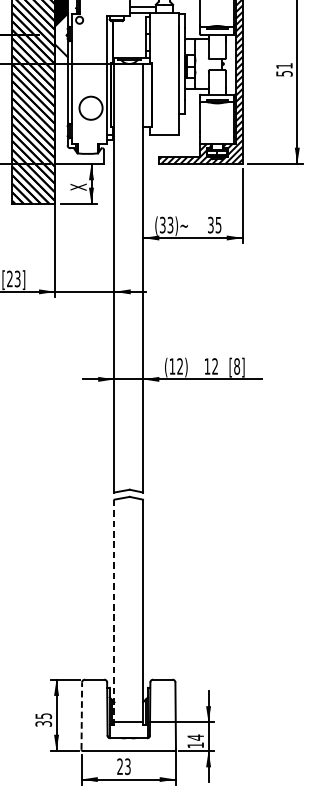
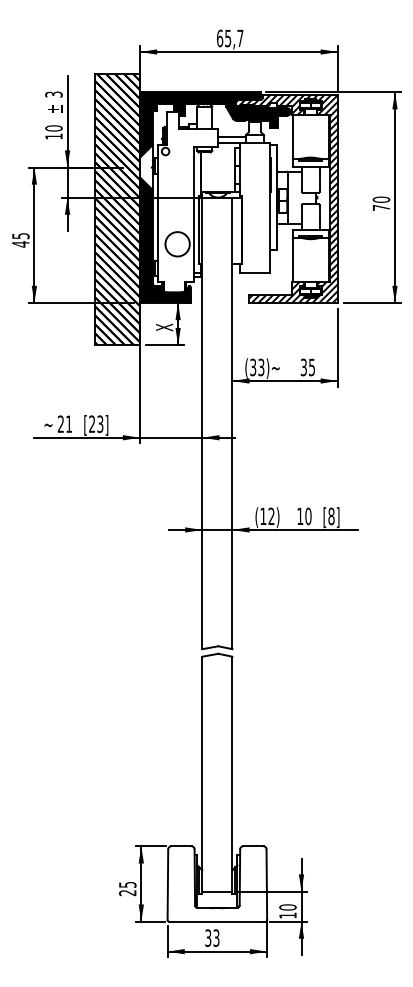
text: (284, 69) -> (381, 203), 51 -> 70
fill: (79, 104) -> (165, 240), added
text: (215, 366) -> (308, 516), 12 -> 10
line: (114, 611) -> (202, 774), dashed -> solid
line: (81, 715) -> (167, 884), dashed -> solid
text: (43, 724) -> (127, 893), 35 -> 25
text: (195, 737) -> (287, 907), 14 -> 10
text: (120, 766) -> (208, 937), 23 -> 33

